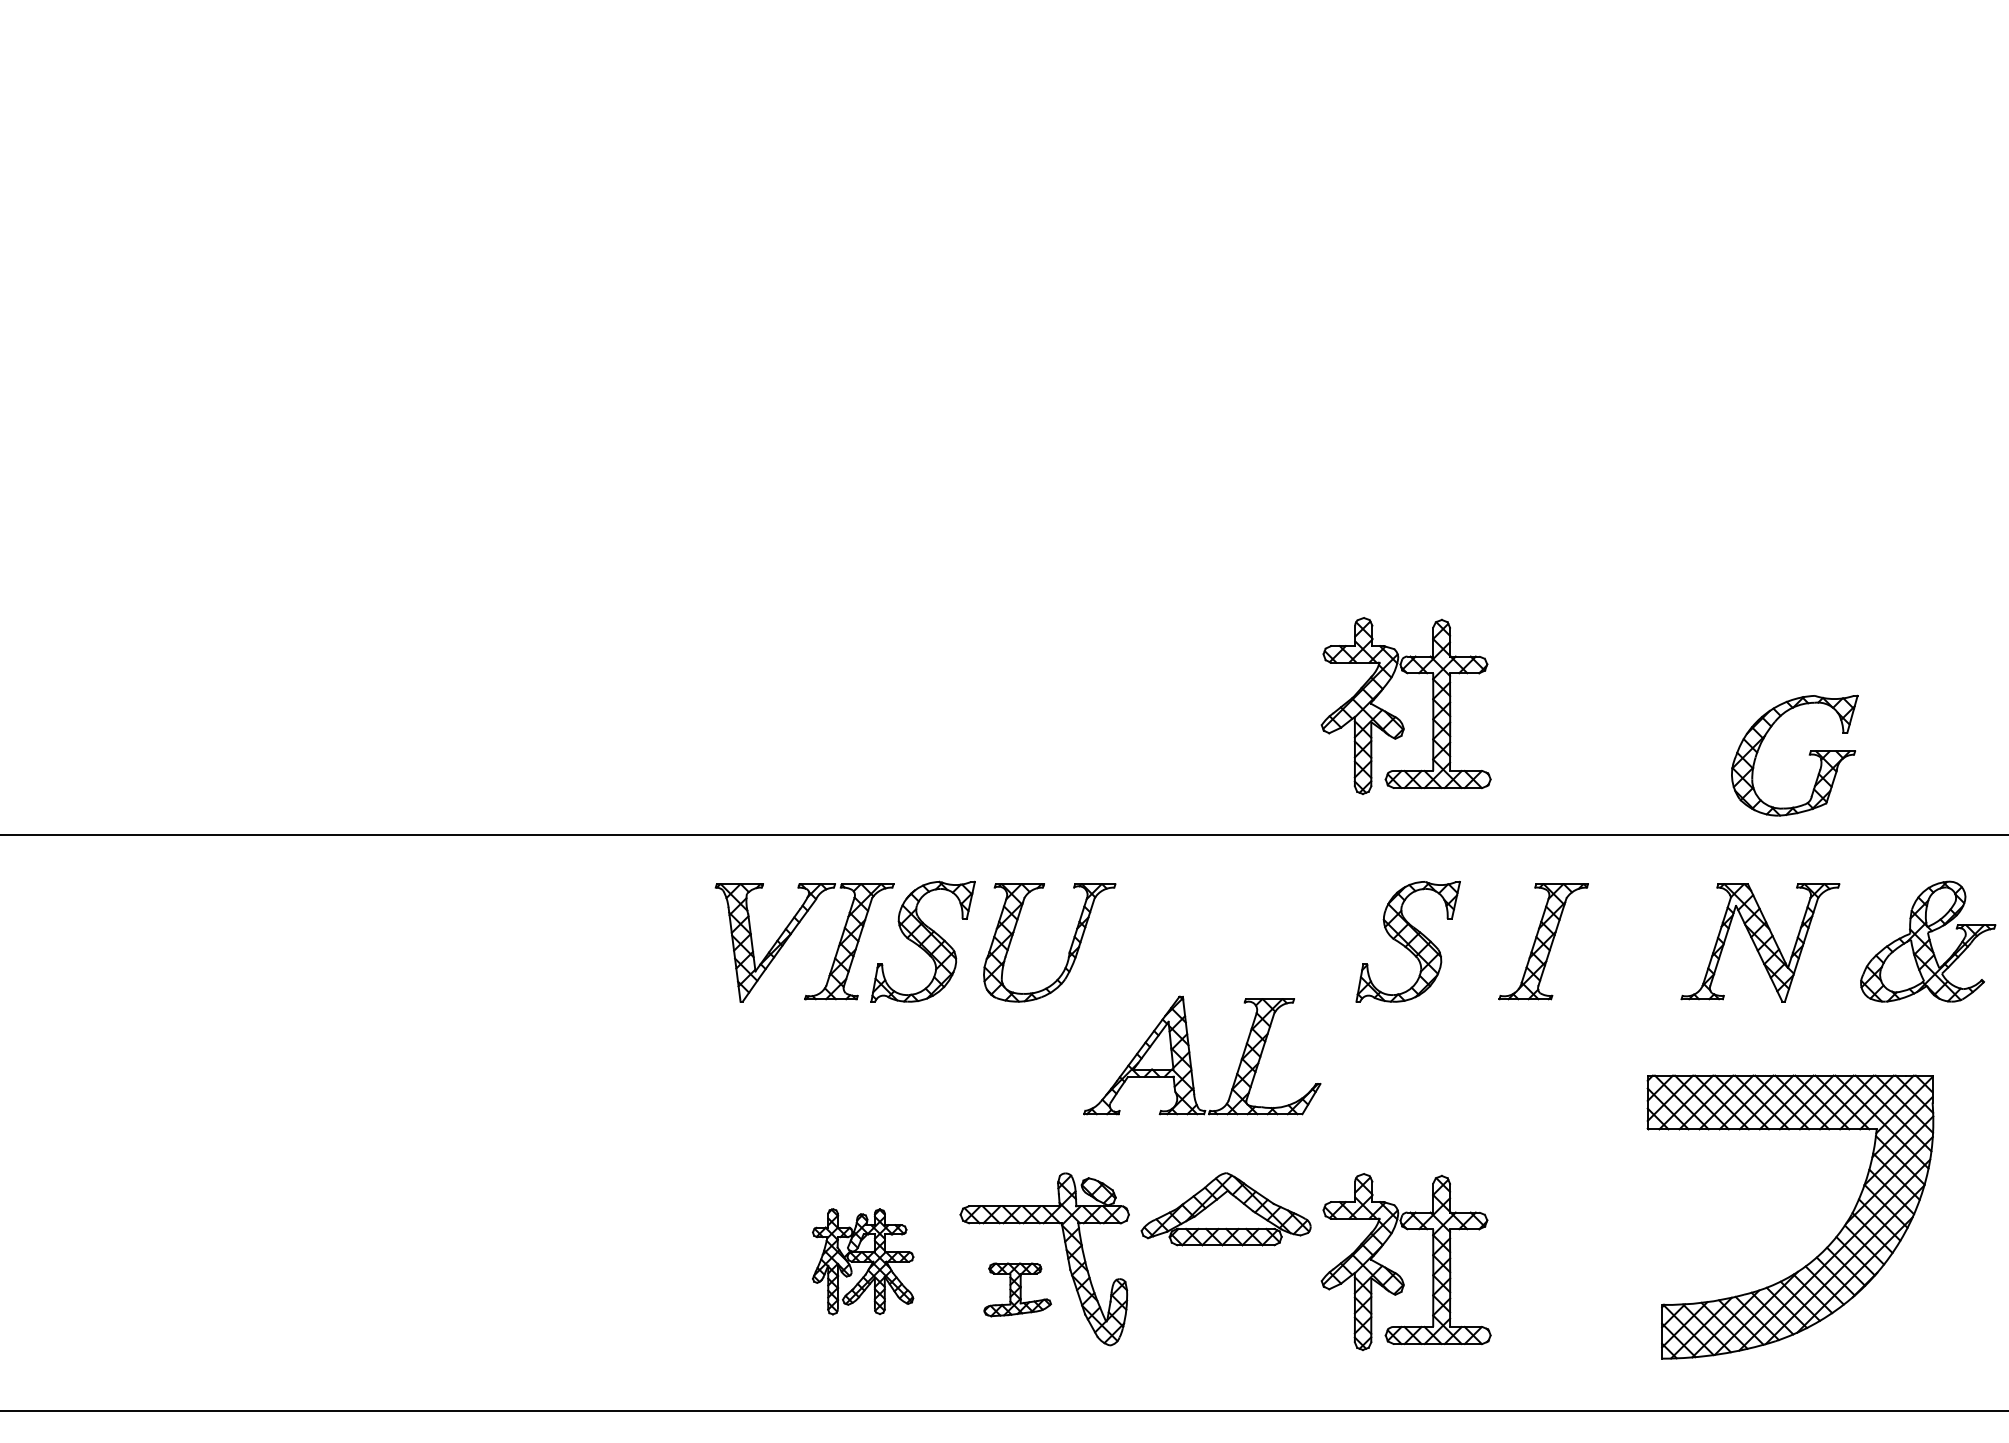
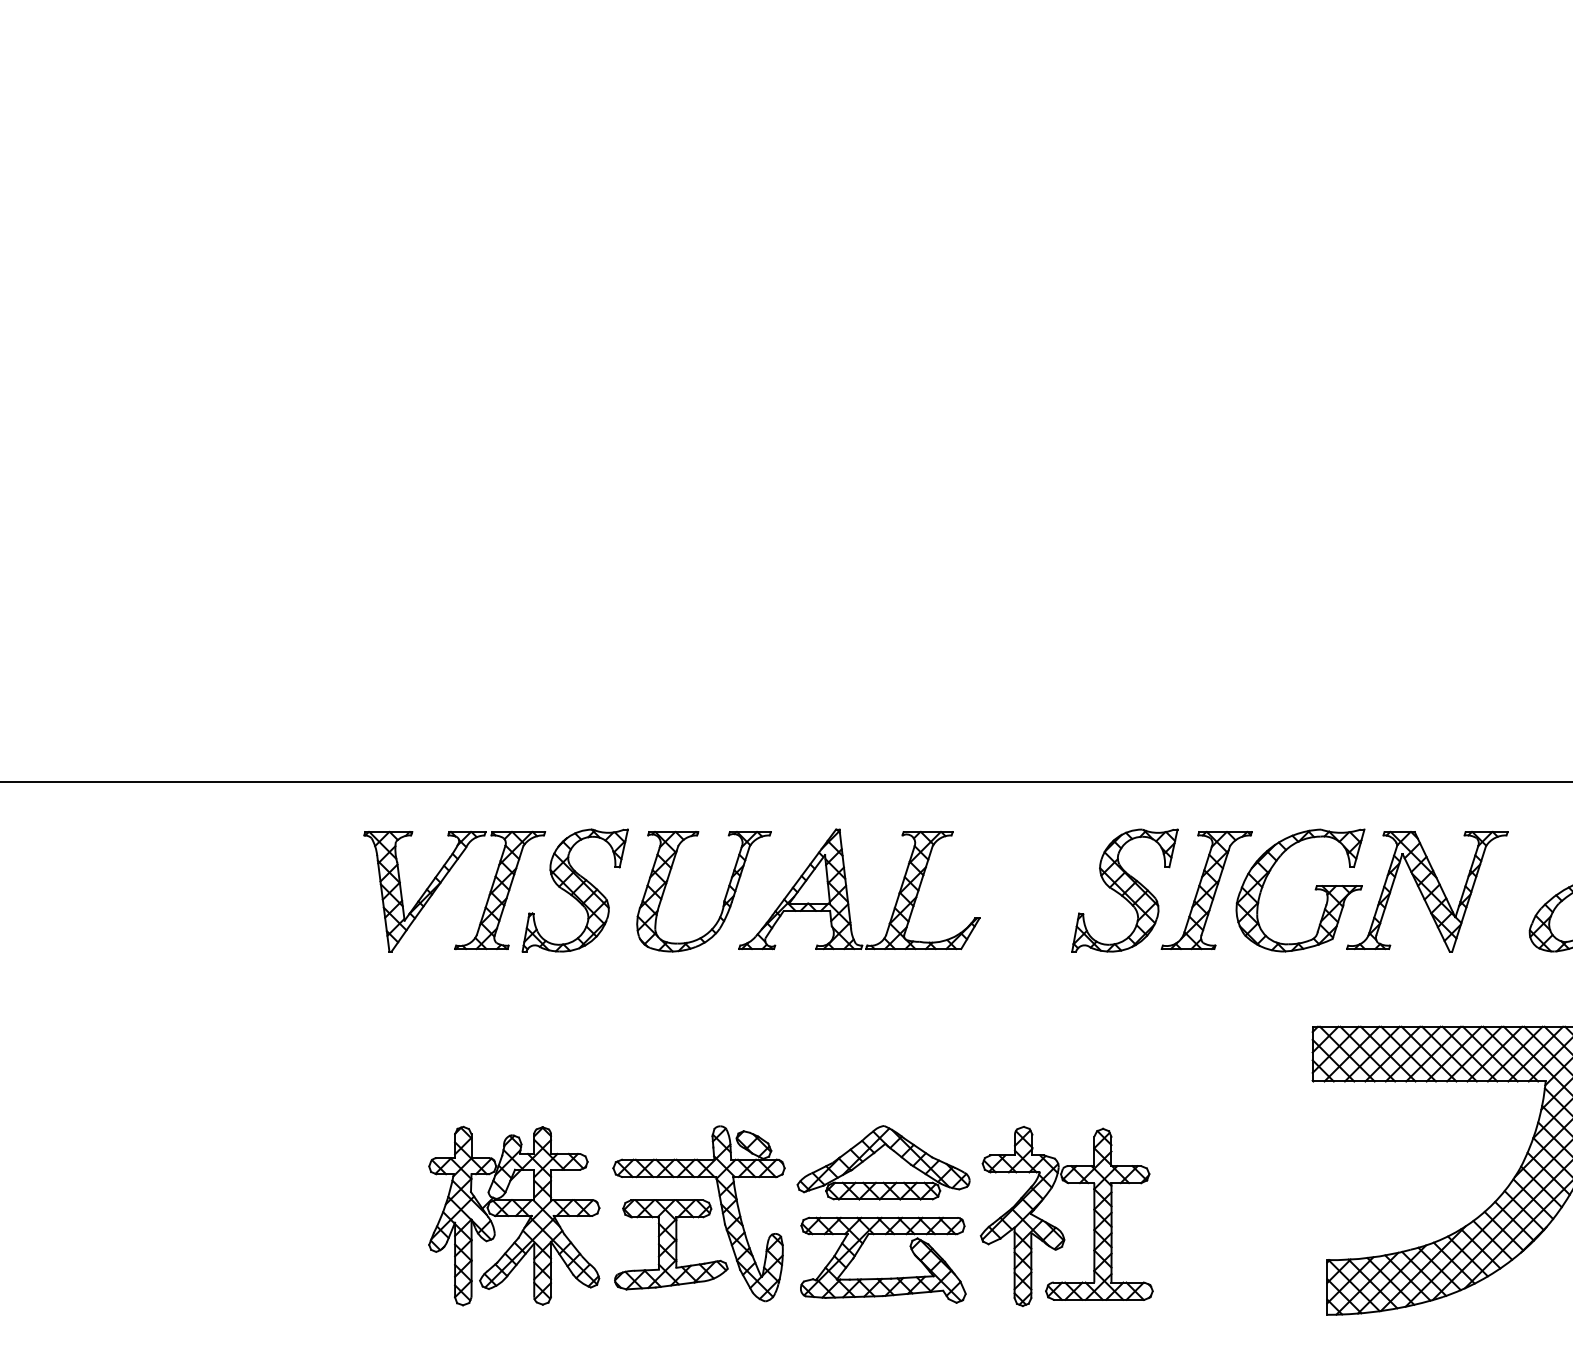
part: (1396, 716) -> (1056, 661), removed
part: (1808, 755) -> (1314, 890), moved
part: (1407, 941) -> (1124, 890), moved
part: (1191, 1059) -> (848, 893), moved
part: (862, 1261) -> (513, 1215), size x1.67
part: (1017, 1289) -> (671, 1244), size x1.67
part: (1225, 1322) -> (882, 1278), added

